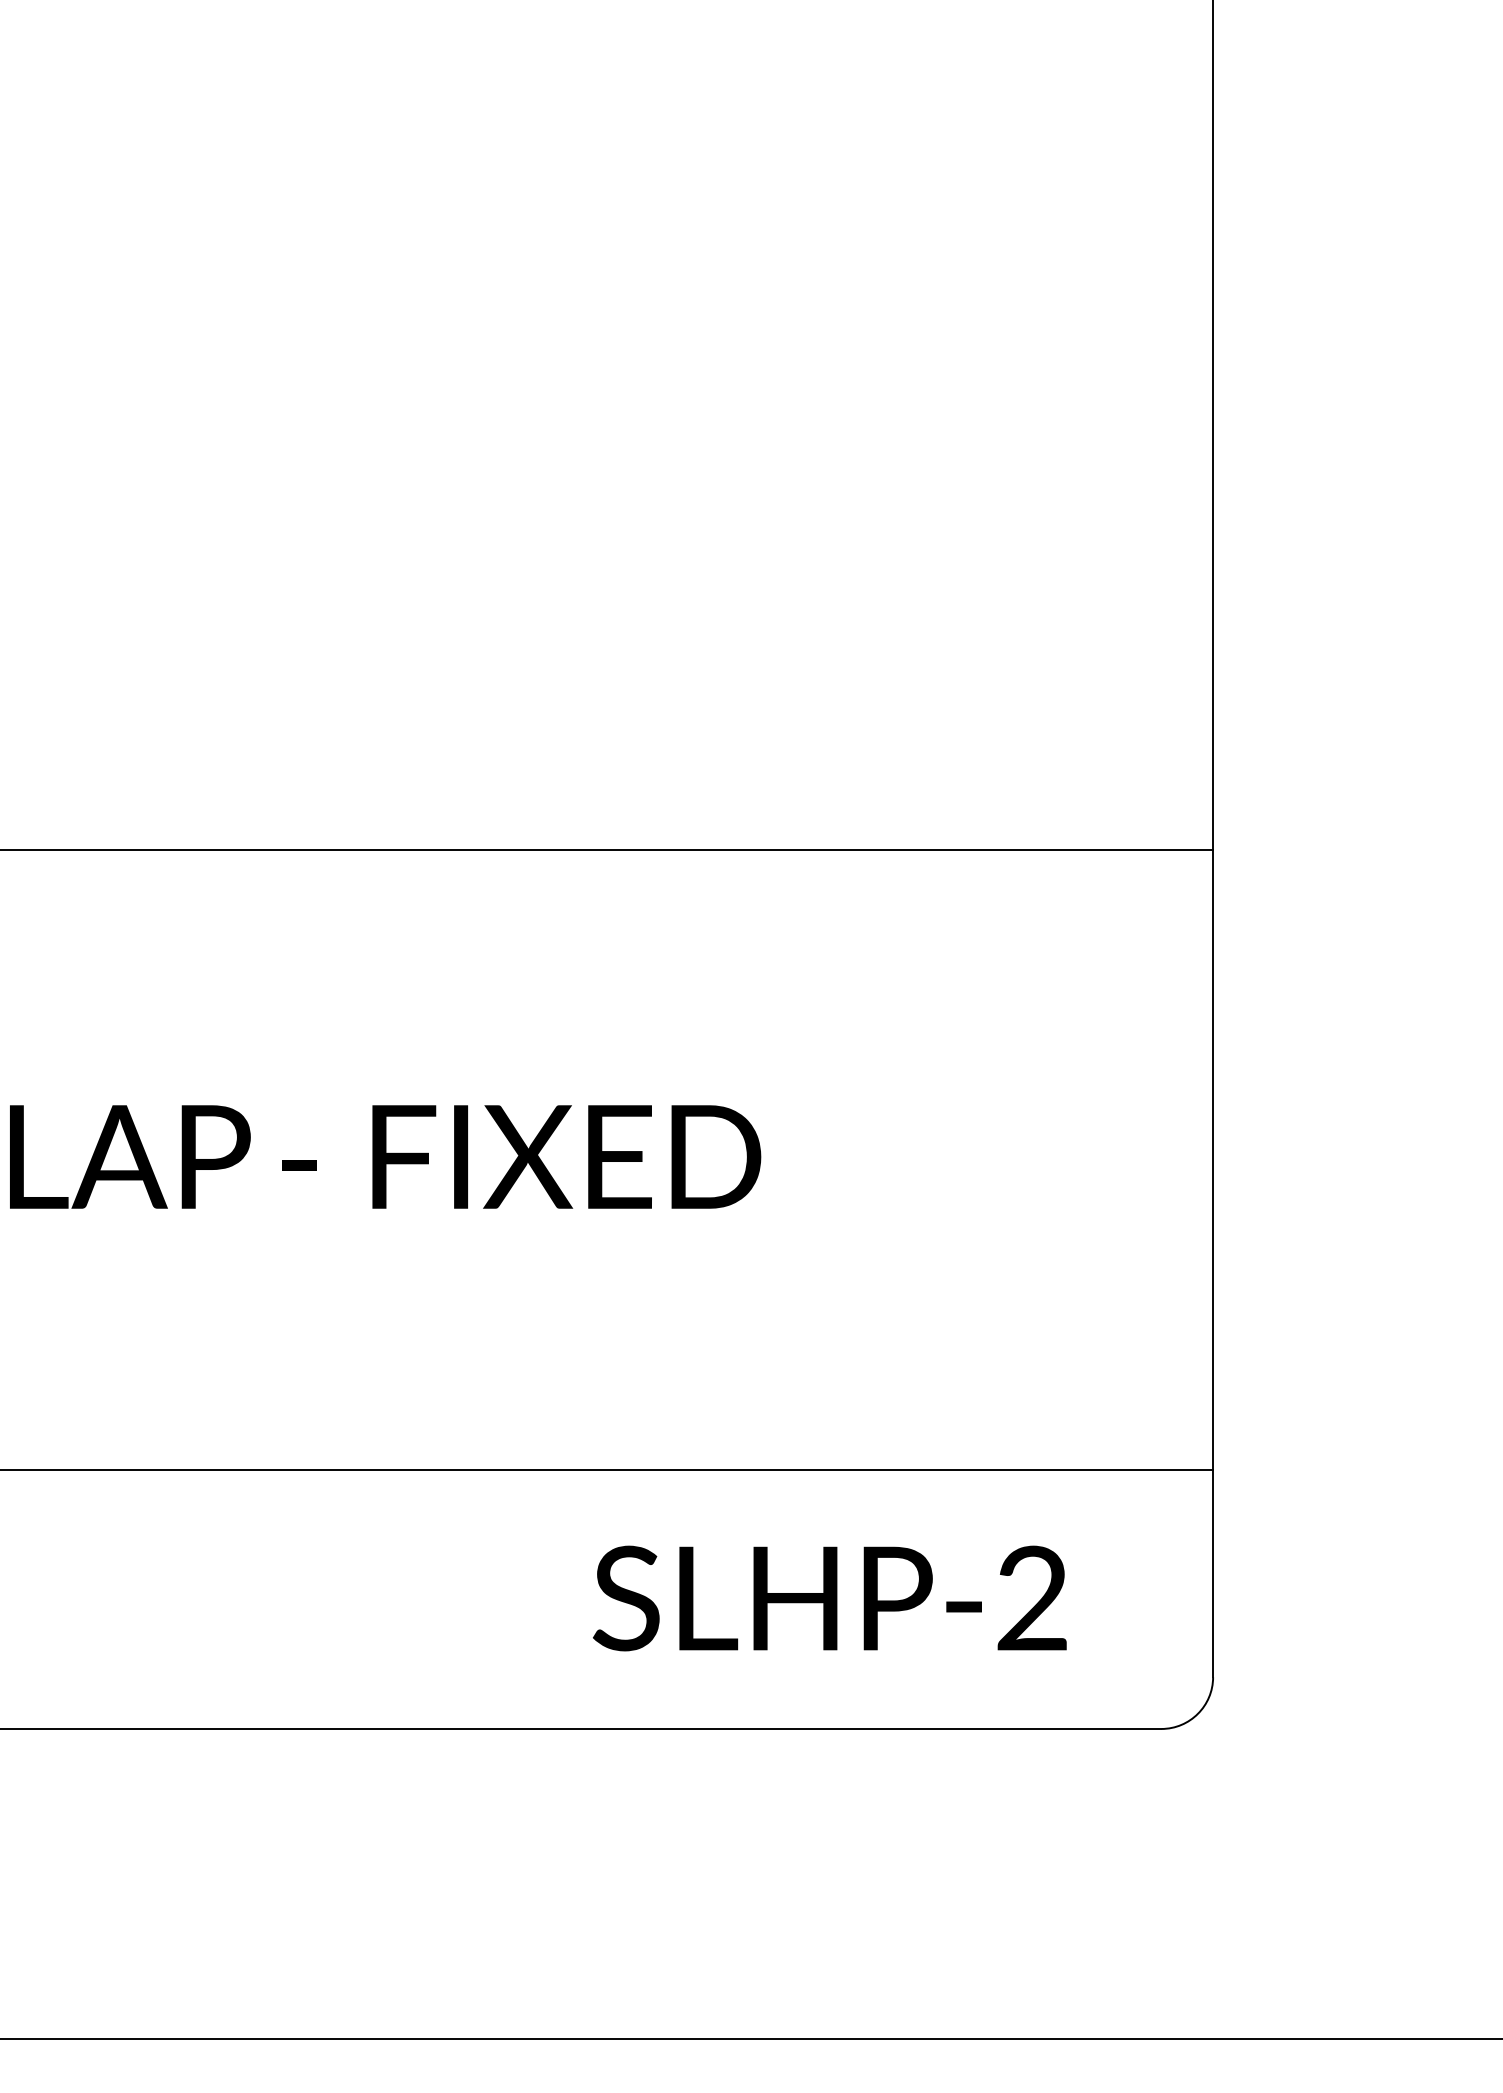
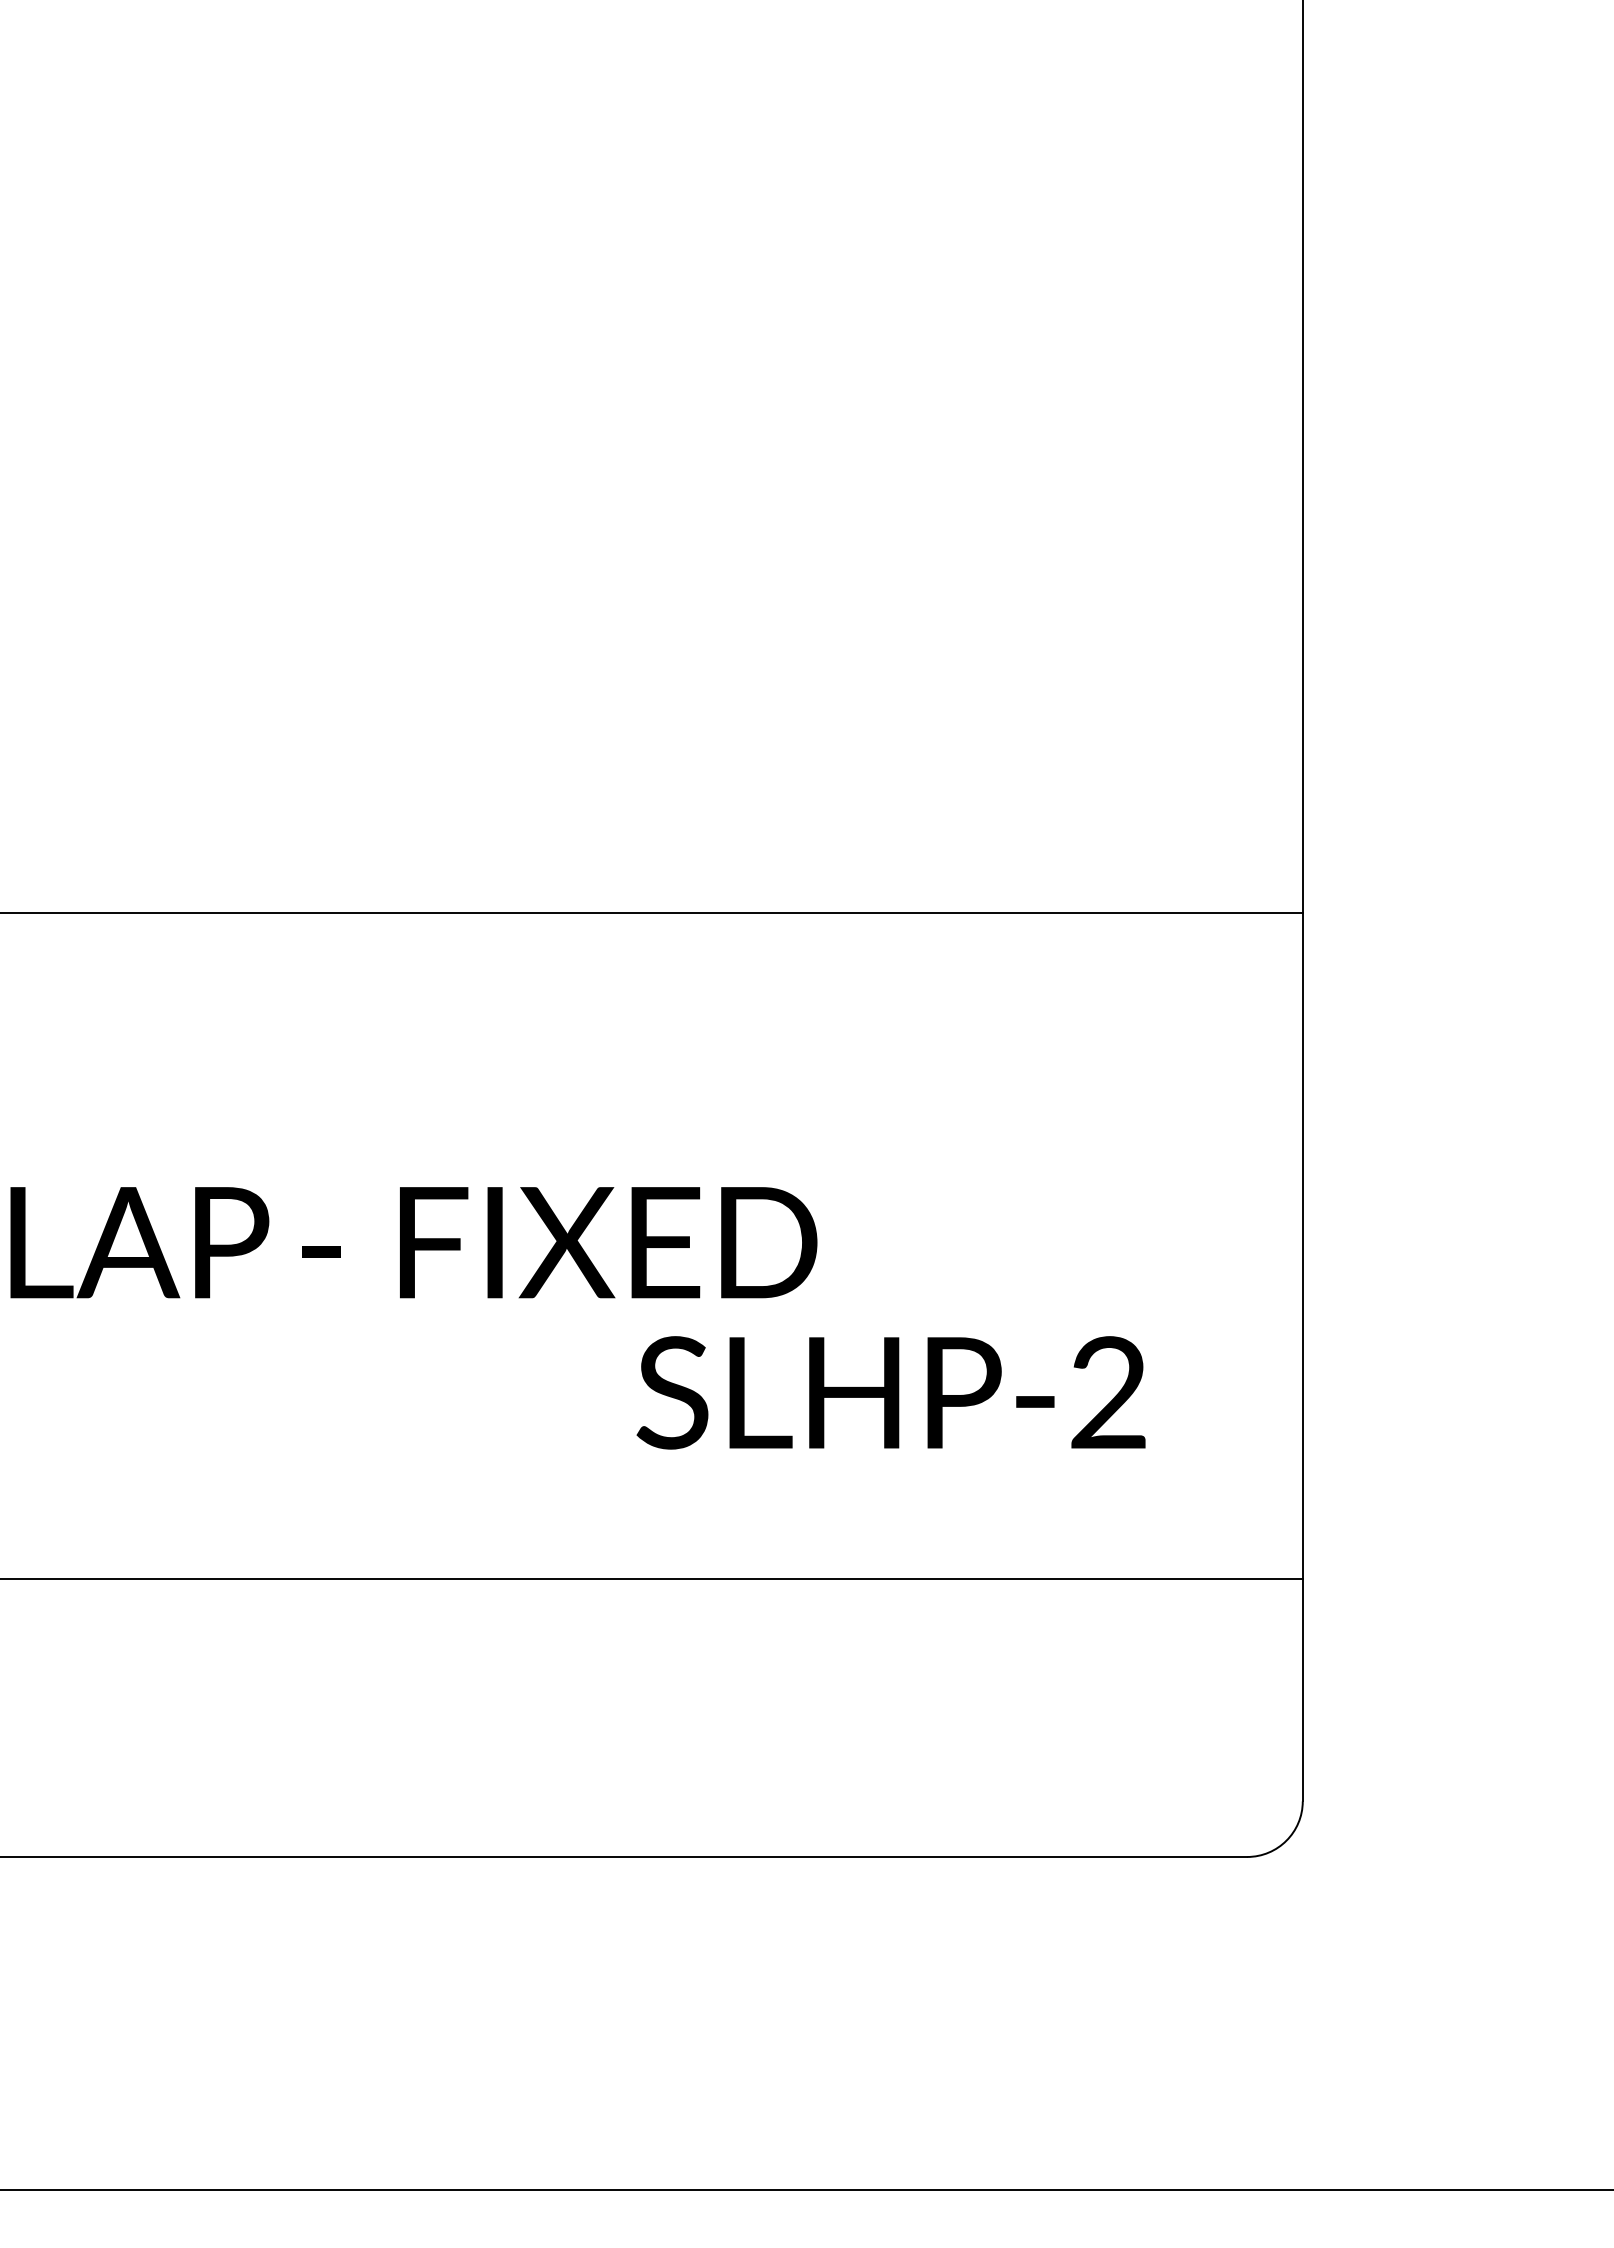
text: (829, 1598) -> (890, 1392), moved

